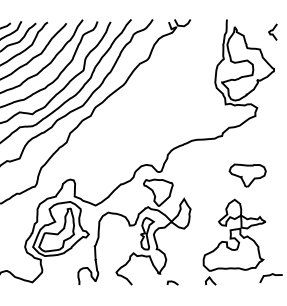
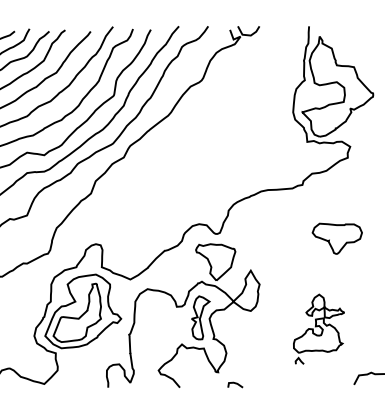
curve: (272, 31) -> (371, 42), removed
part: (233, 241) -> (317, 328), size x0.6

